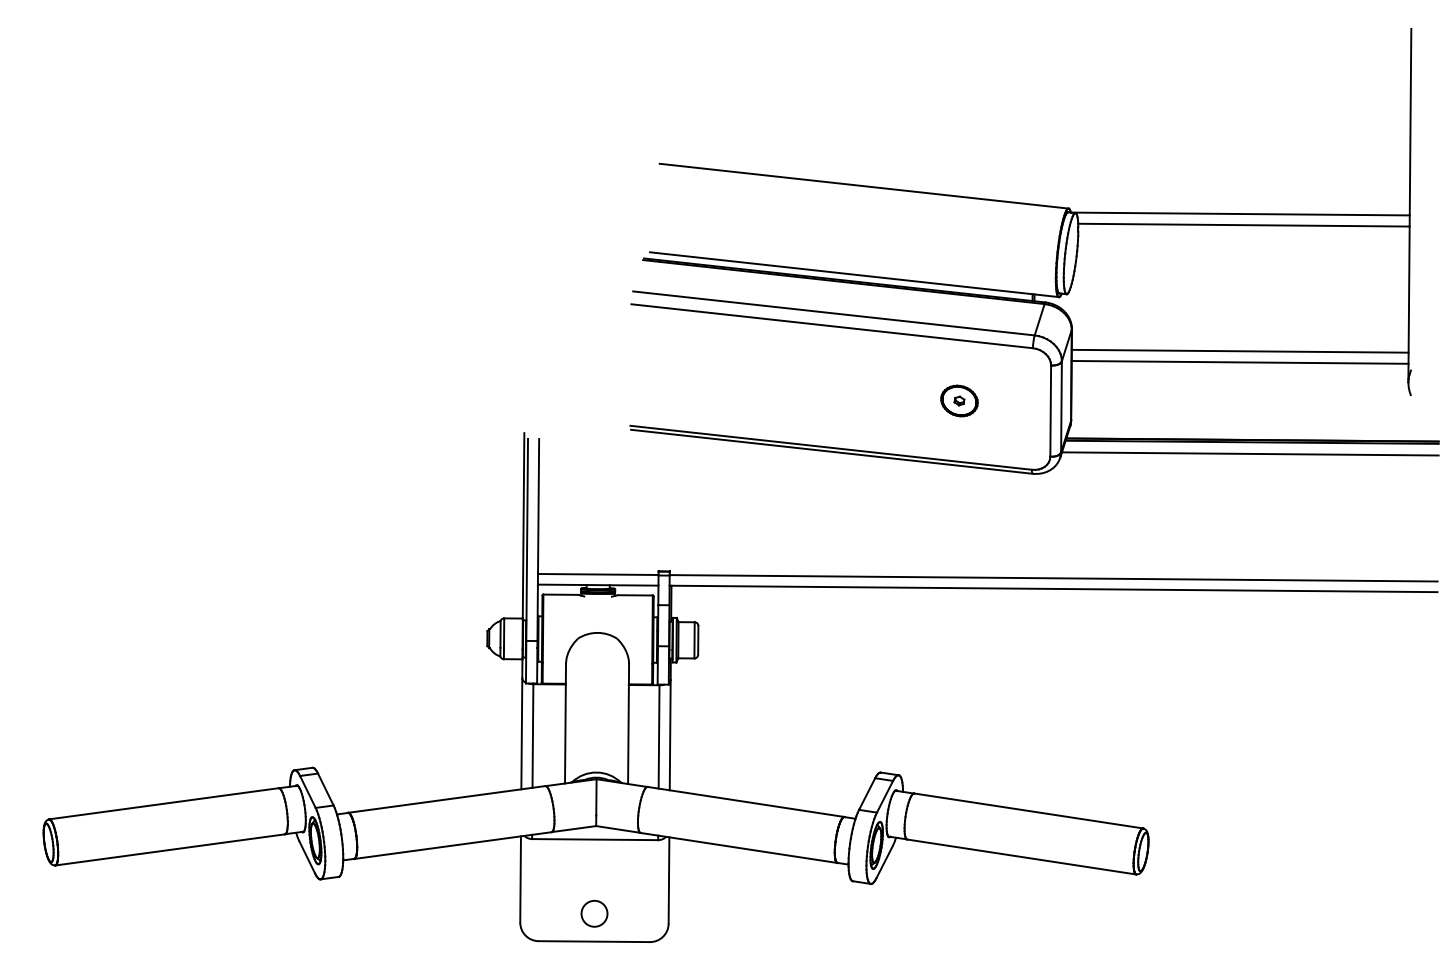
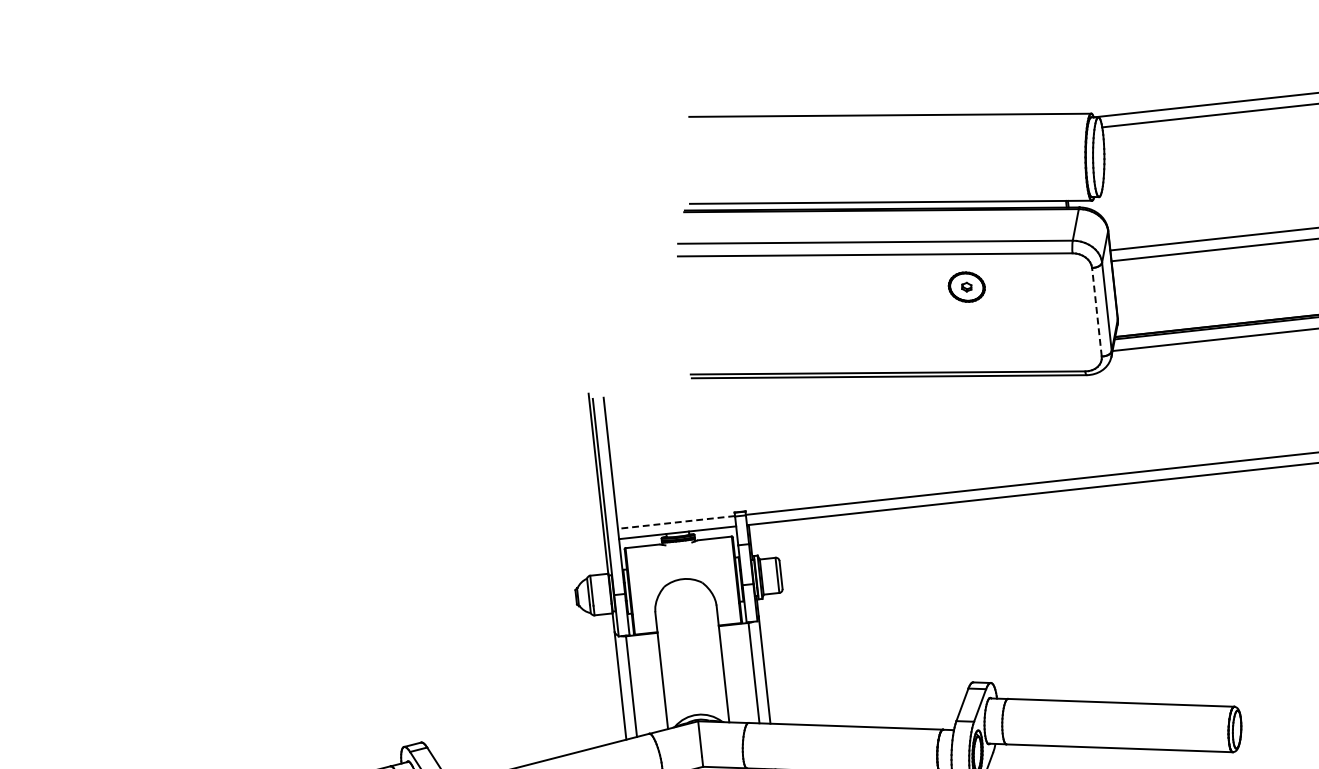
part: (959, 400) -> (966, 286), moved
line: (1050, 411) -> (1096, 312), solid -> dashed
line: (597, 574) -> (675, 522), solid -> dashed

